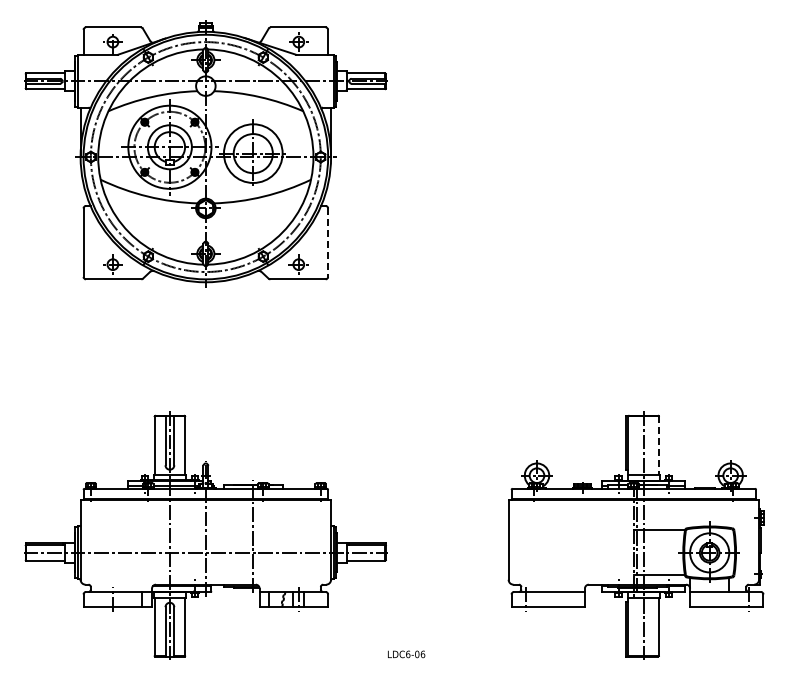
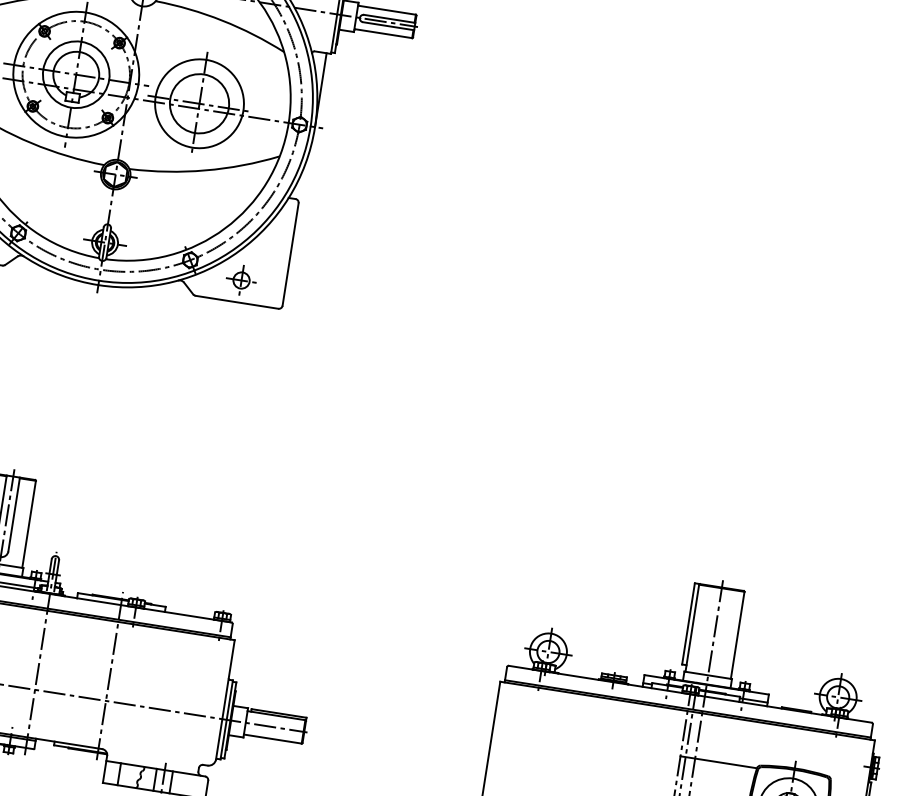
line: (328, 243) -> (290, 255), dashed -> solid
line: (658, 446) -> (737, 636), dashed -> solid

